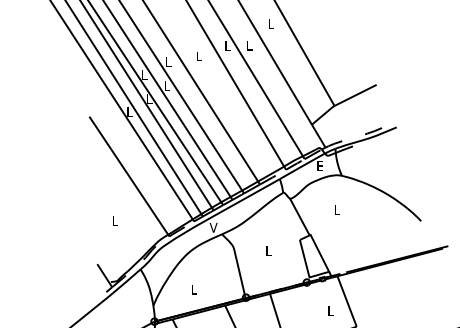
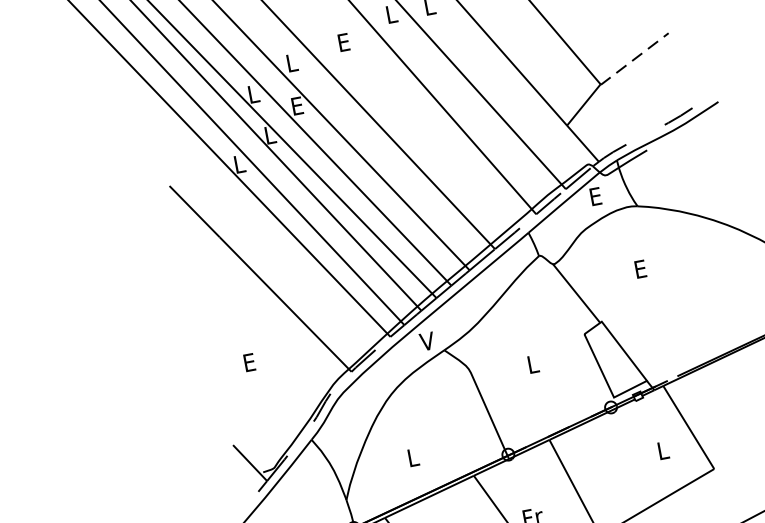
text: (198, 56) -> (342, 42), L -> E
text: (166, 85) -> (295, 104), L -> E
line: (354, 95) -> (632, 59), solid -> dashed
text: (336, 209) -> (639, 267), L -> E
text: (114, 220) -> (248, 361), L -> E

